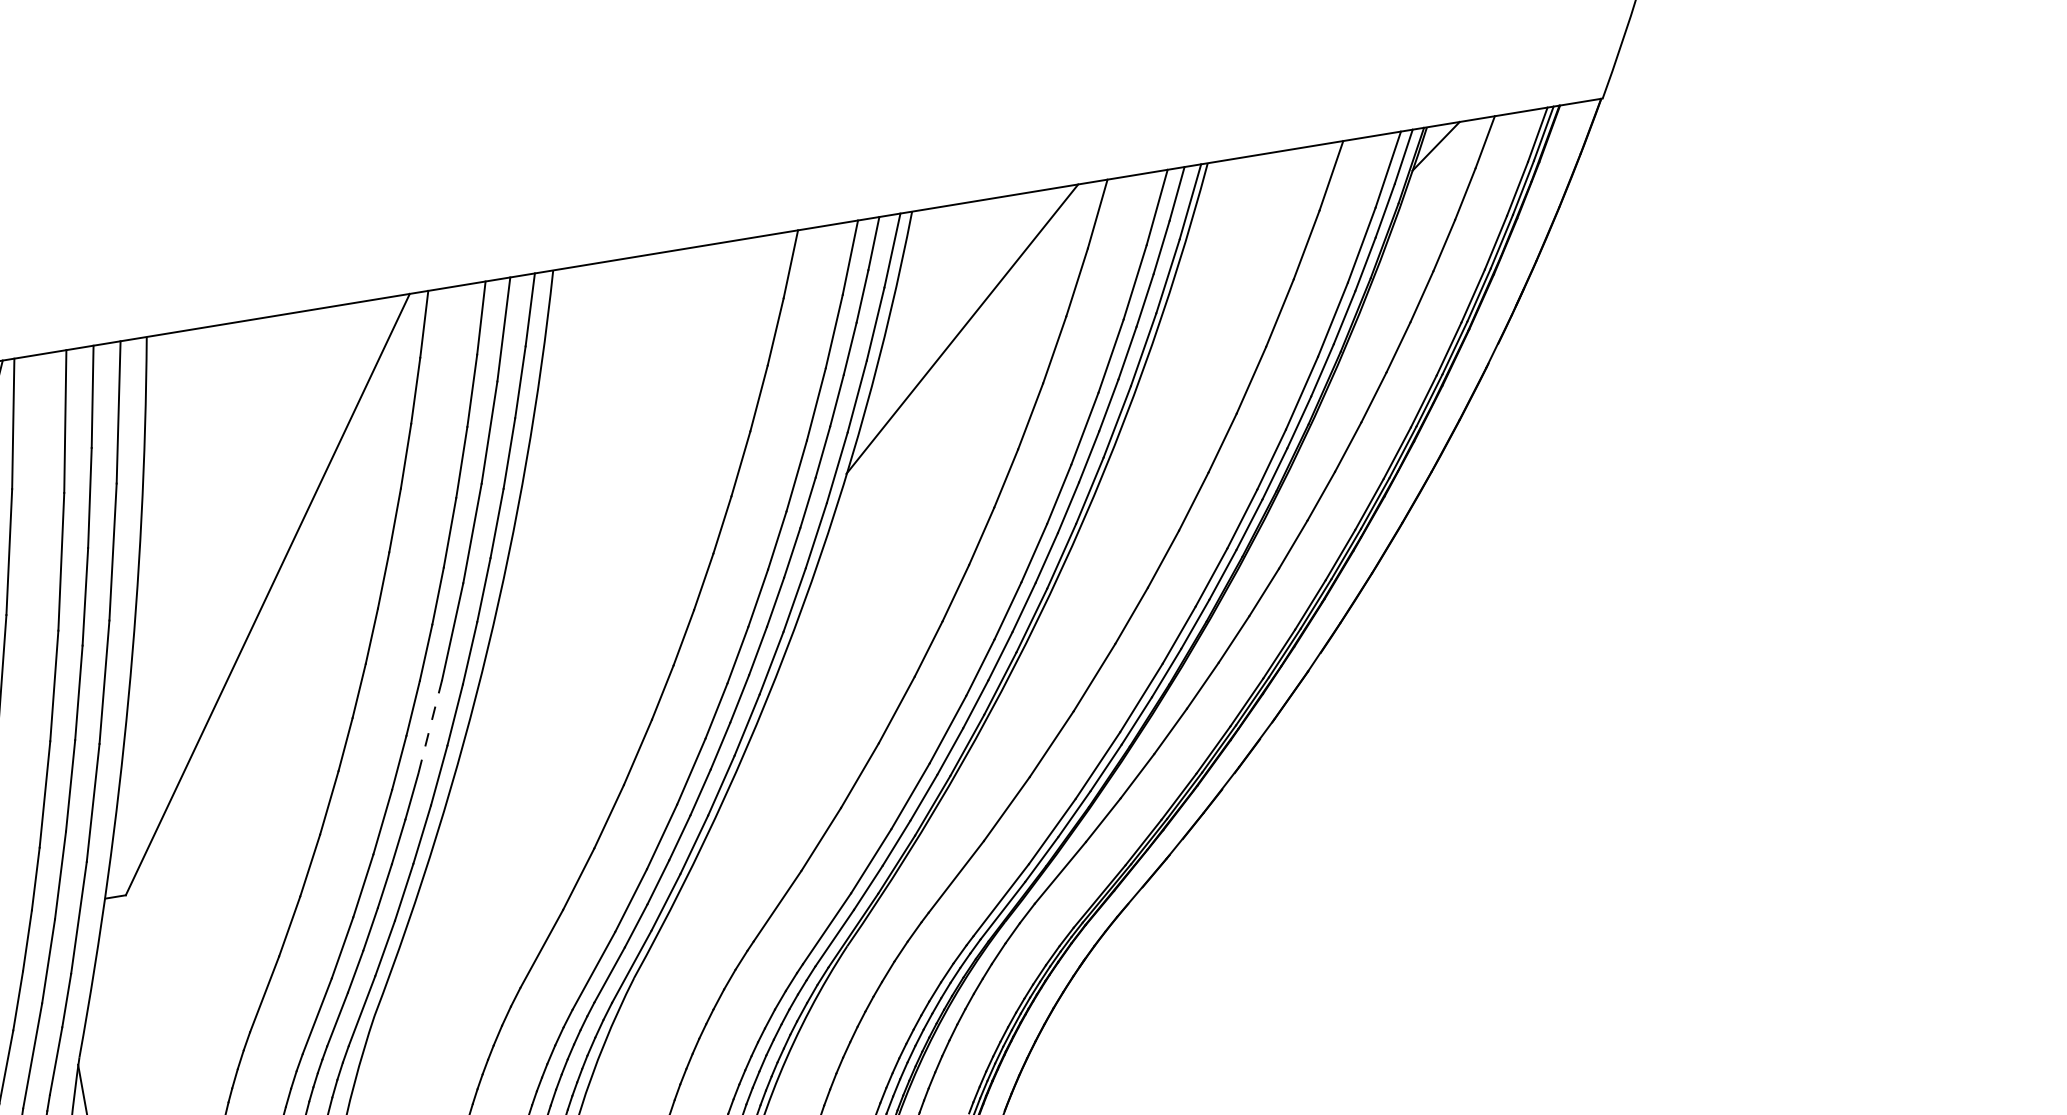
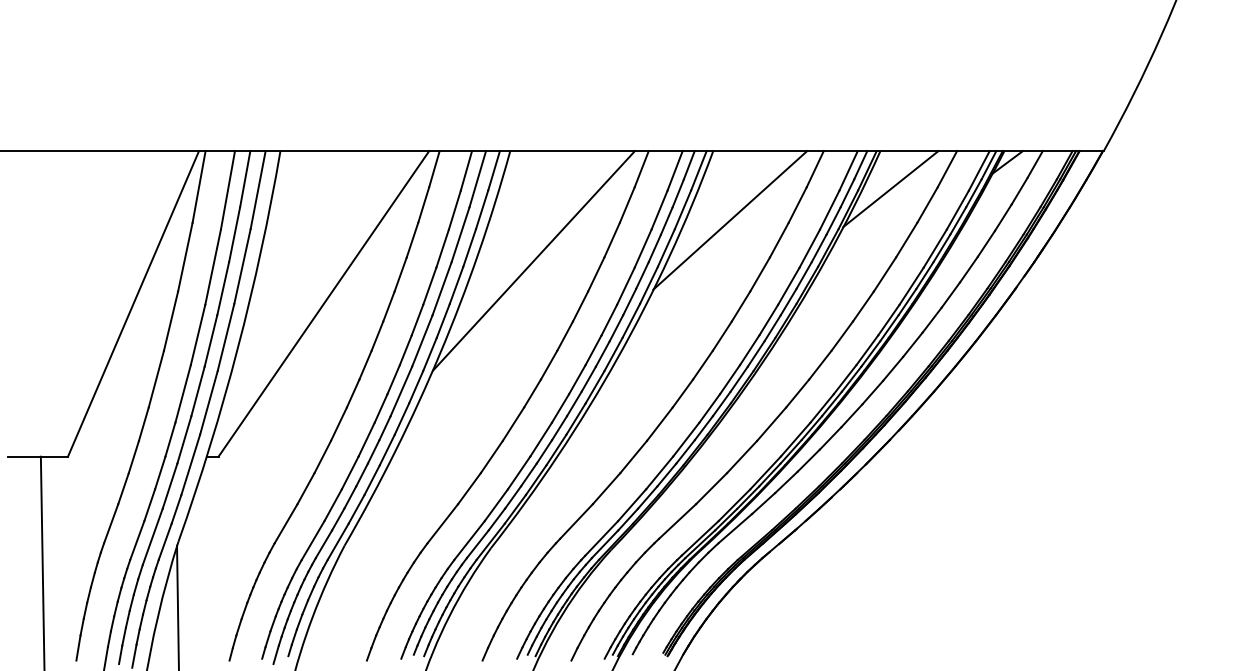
line: (1236, 228) -> (890, 189), added
line: (625, 457) -> (533, 260), added
line: (430, 727) -> (401, 391), dashed -> solid

